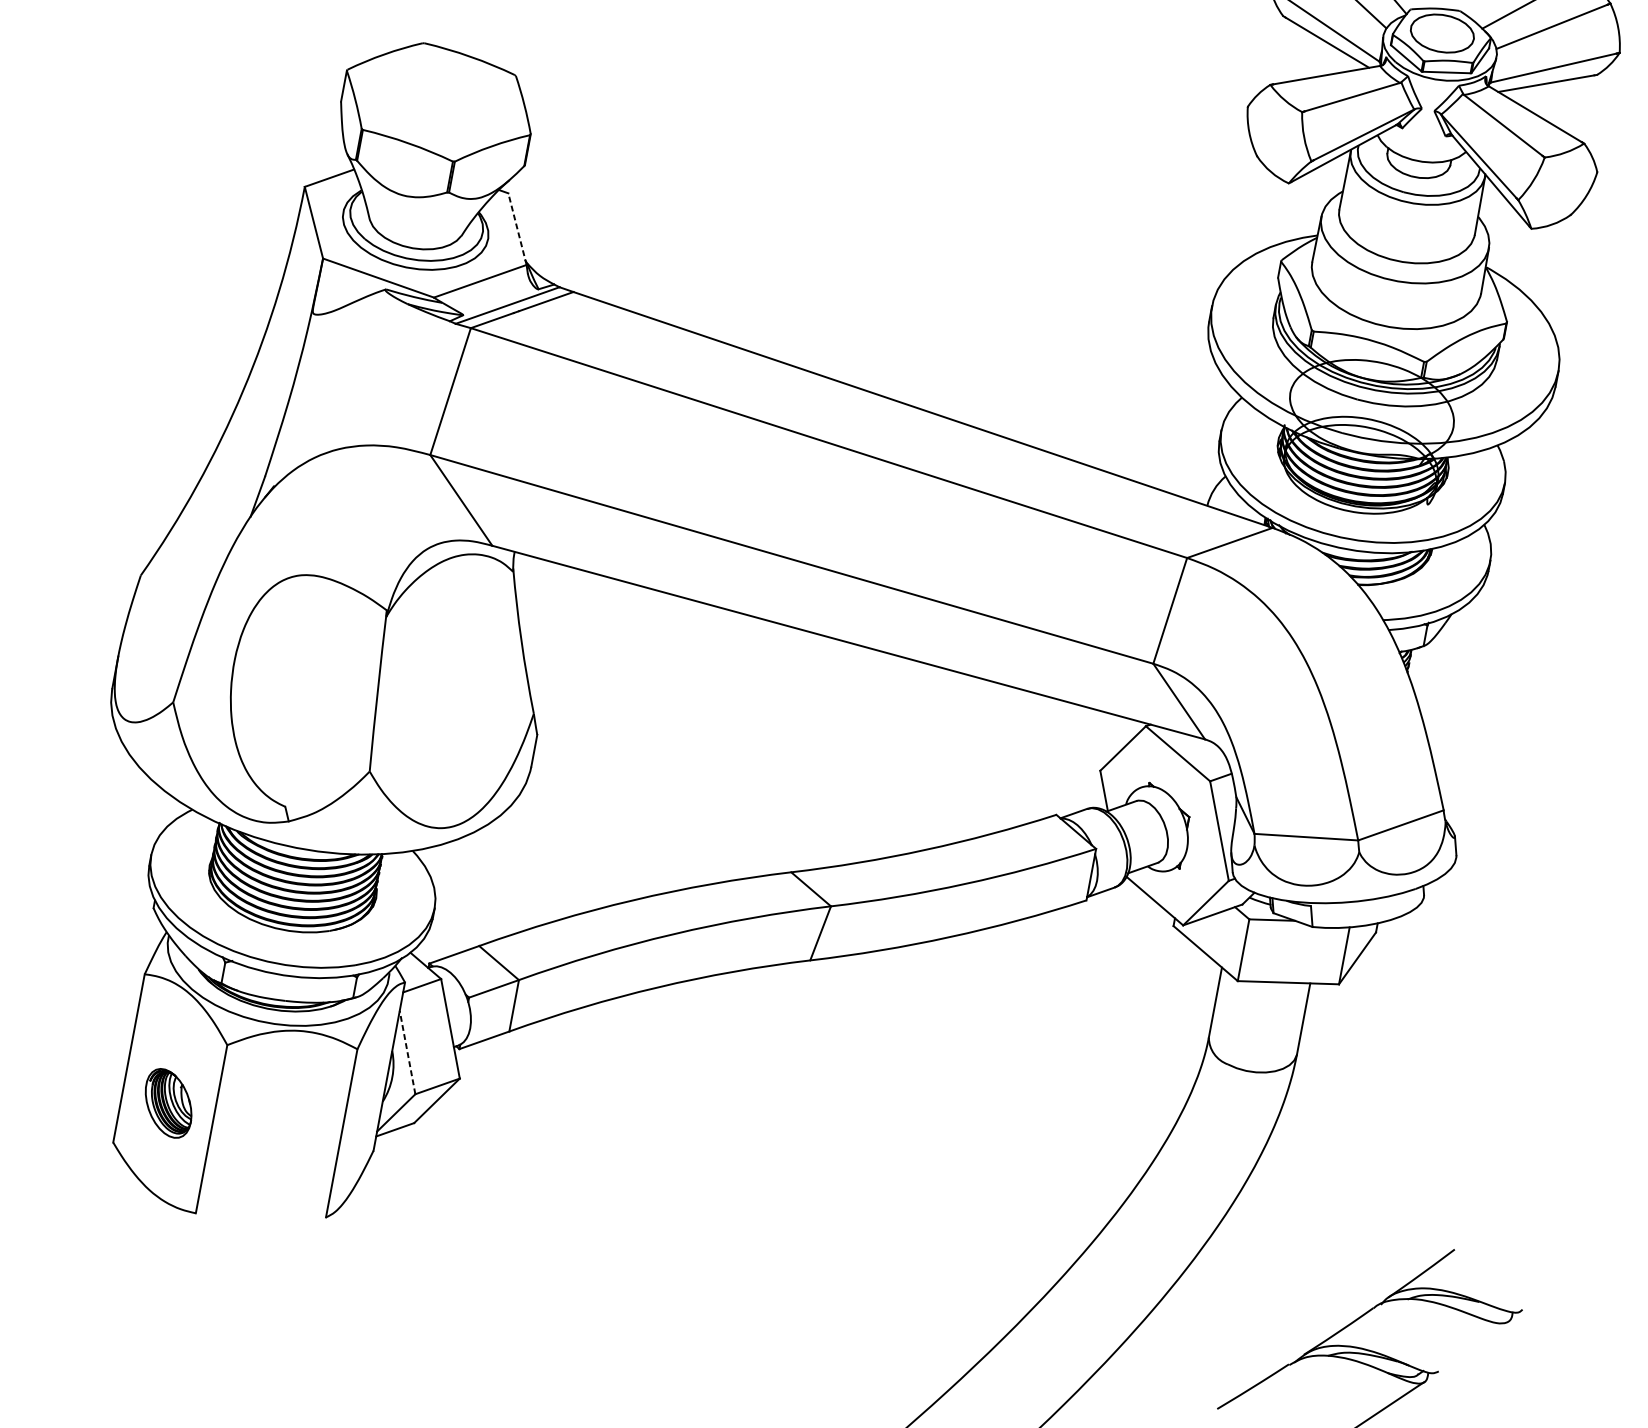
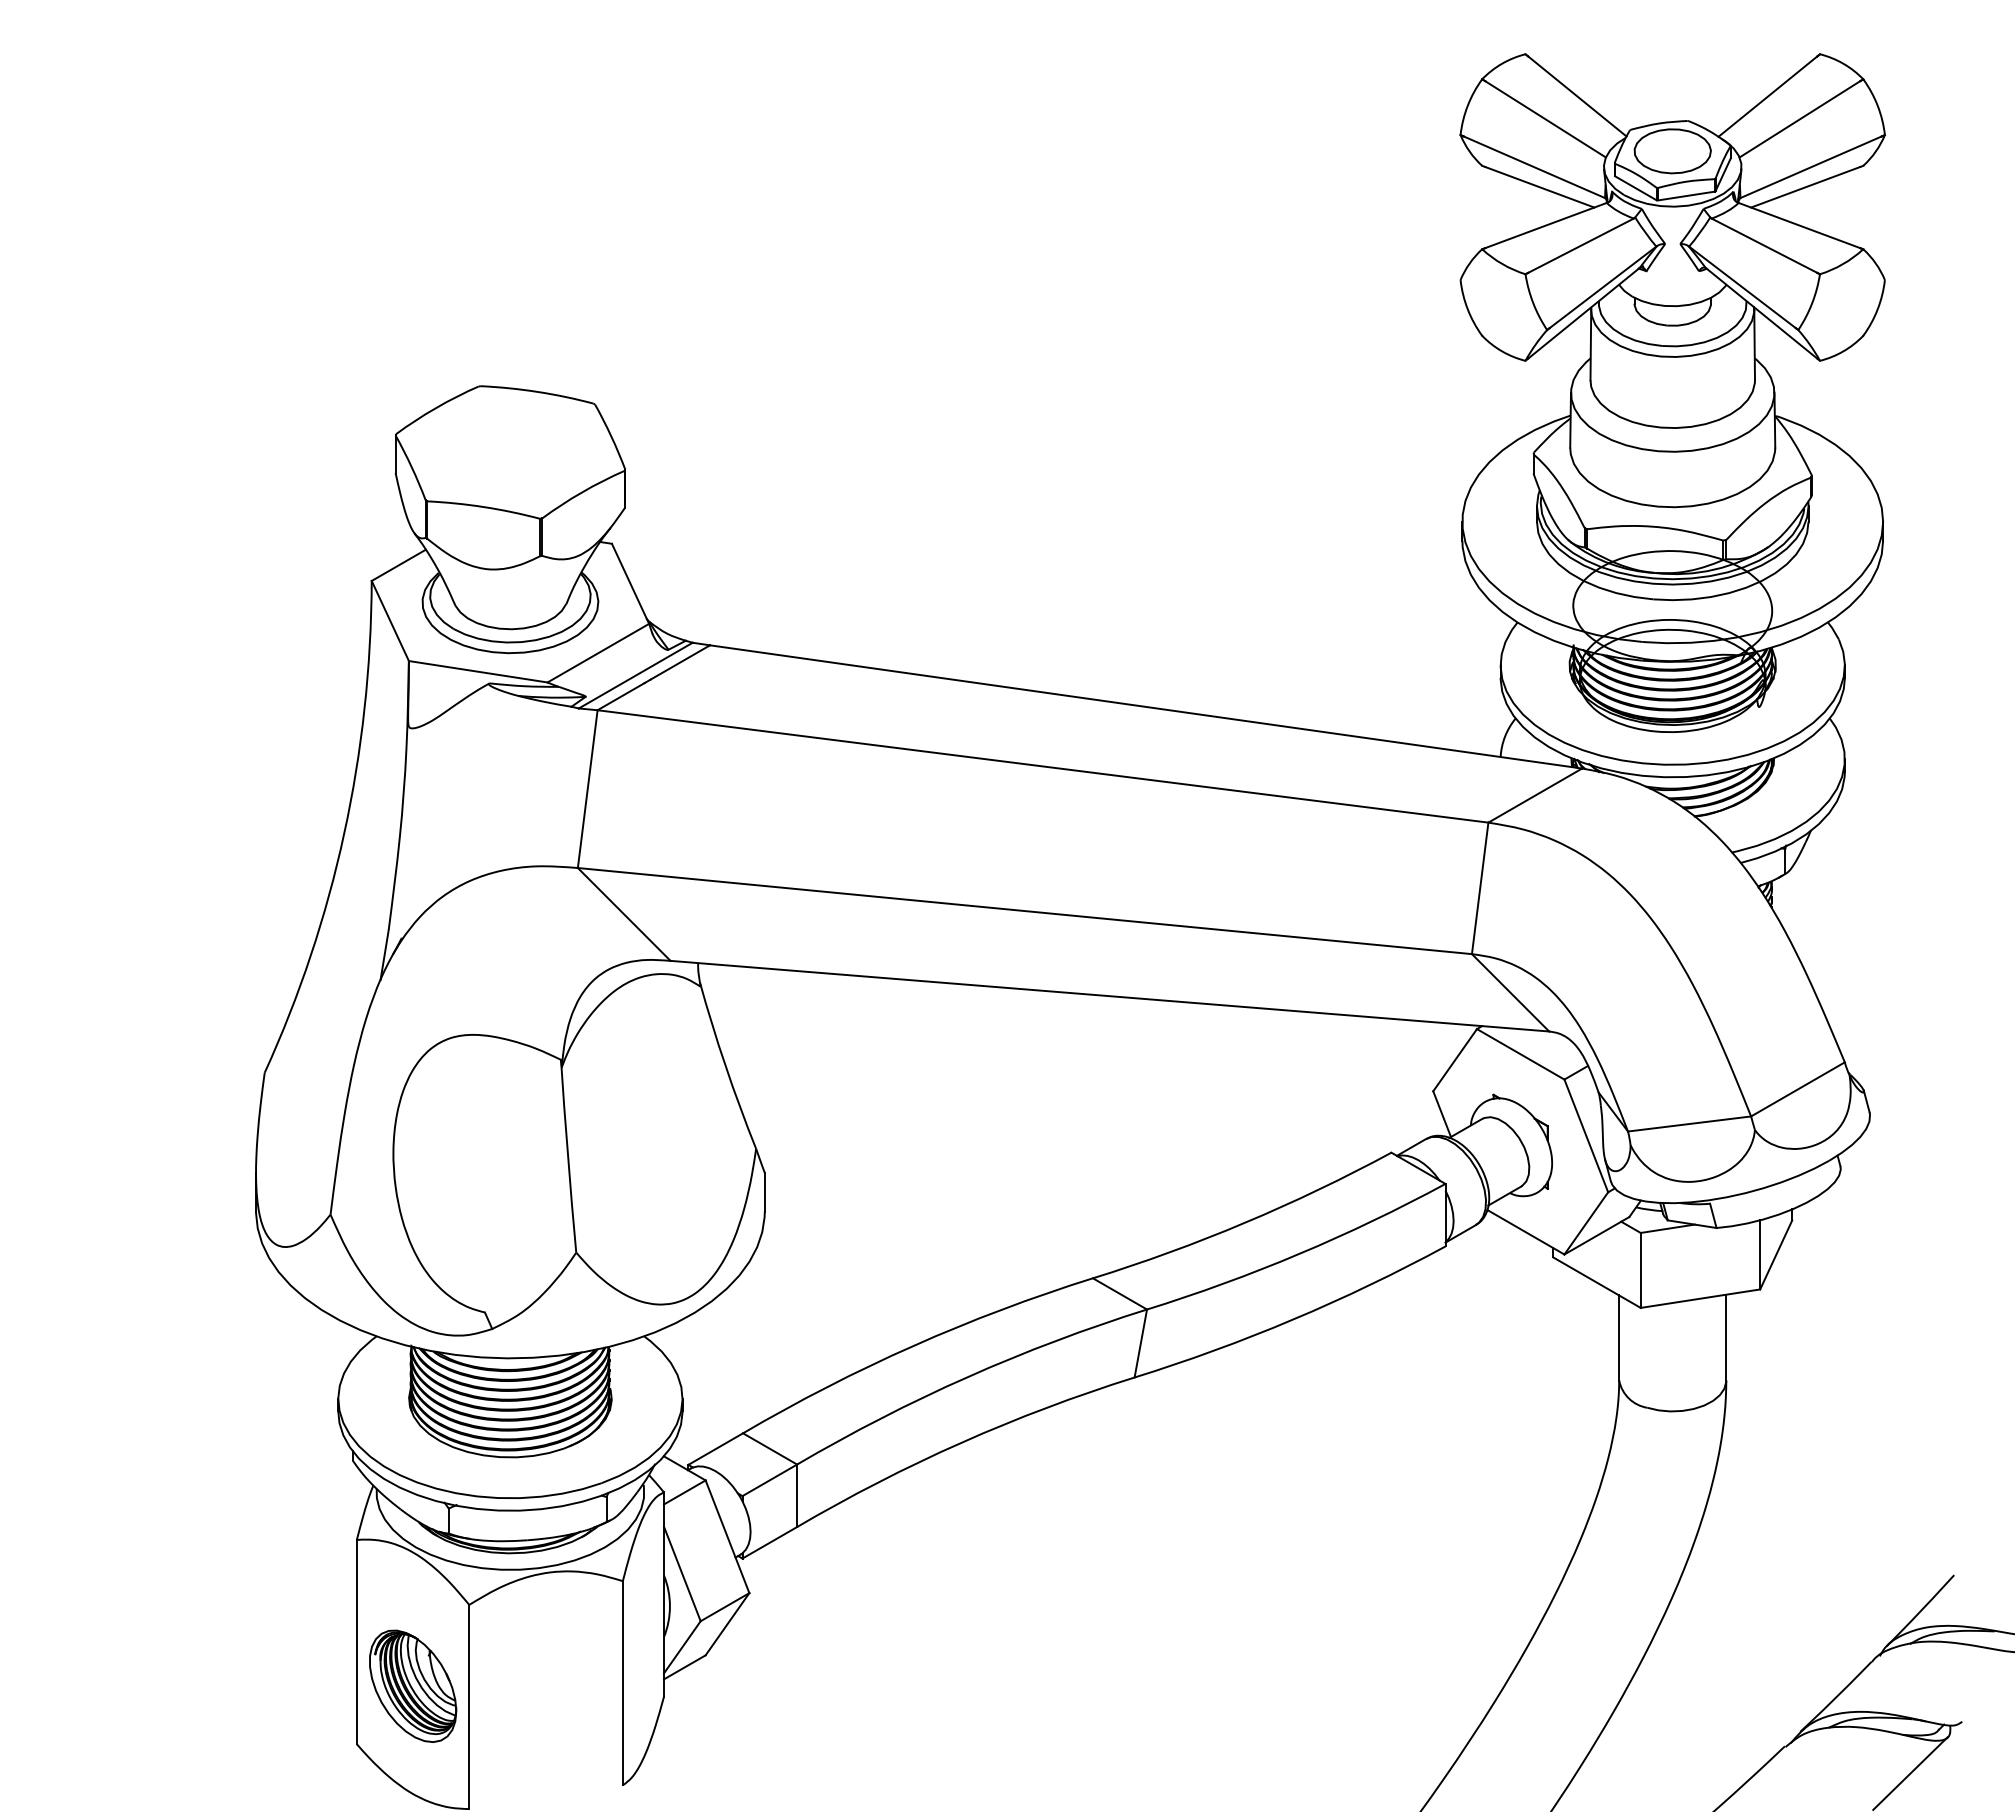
line: (517, 228) -> (630, 583), dashed -> solid
line: (407, 1052) -> (682, 1574), dashed -> solid
part: (168, 1102) -> (413, 1685), size x1.43

